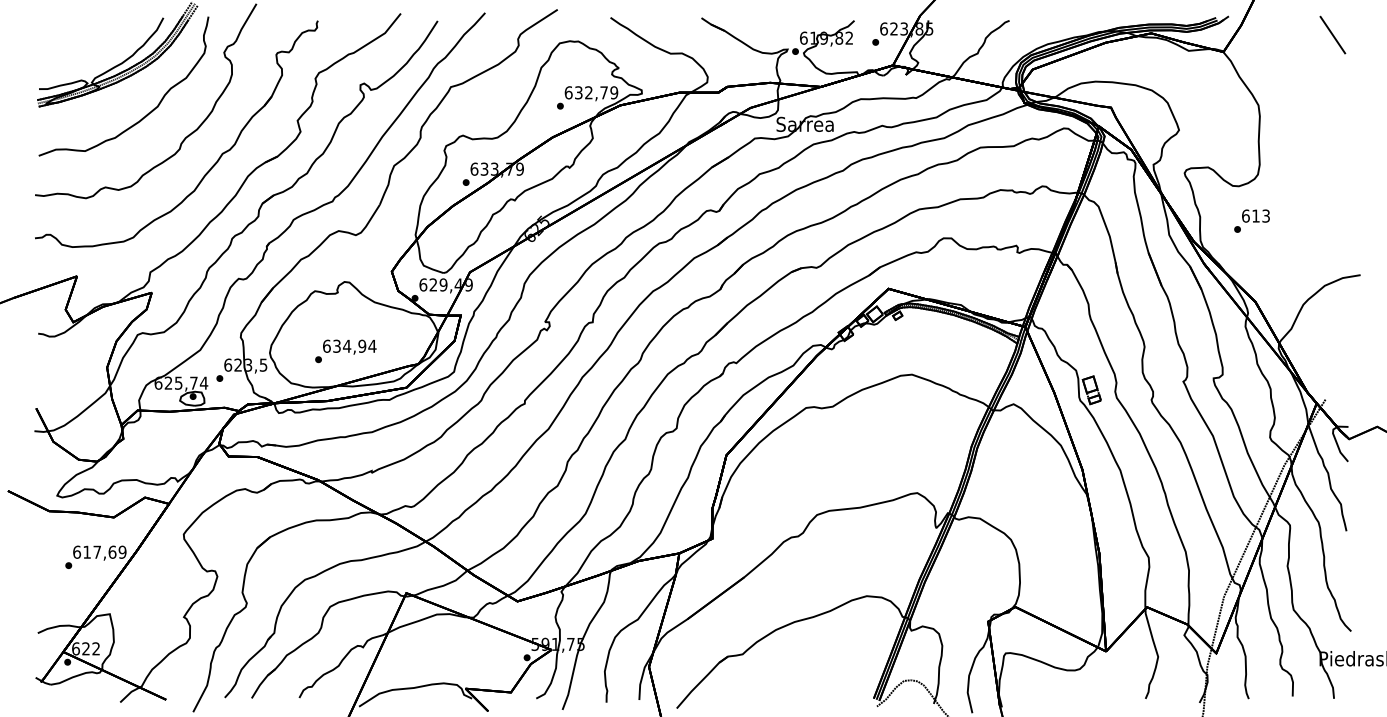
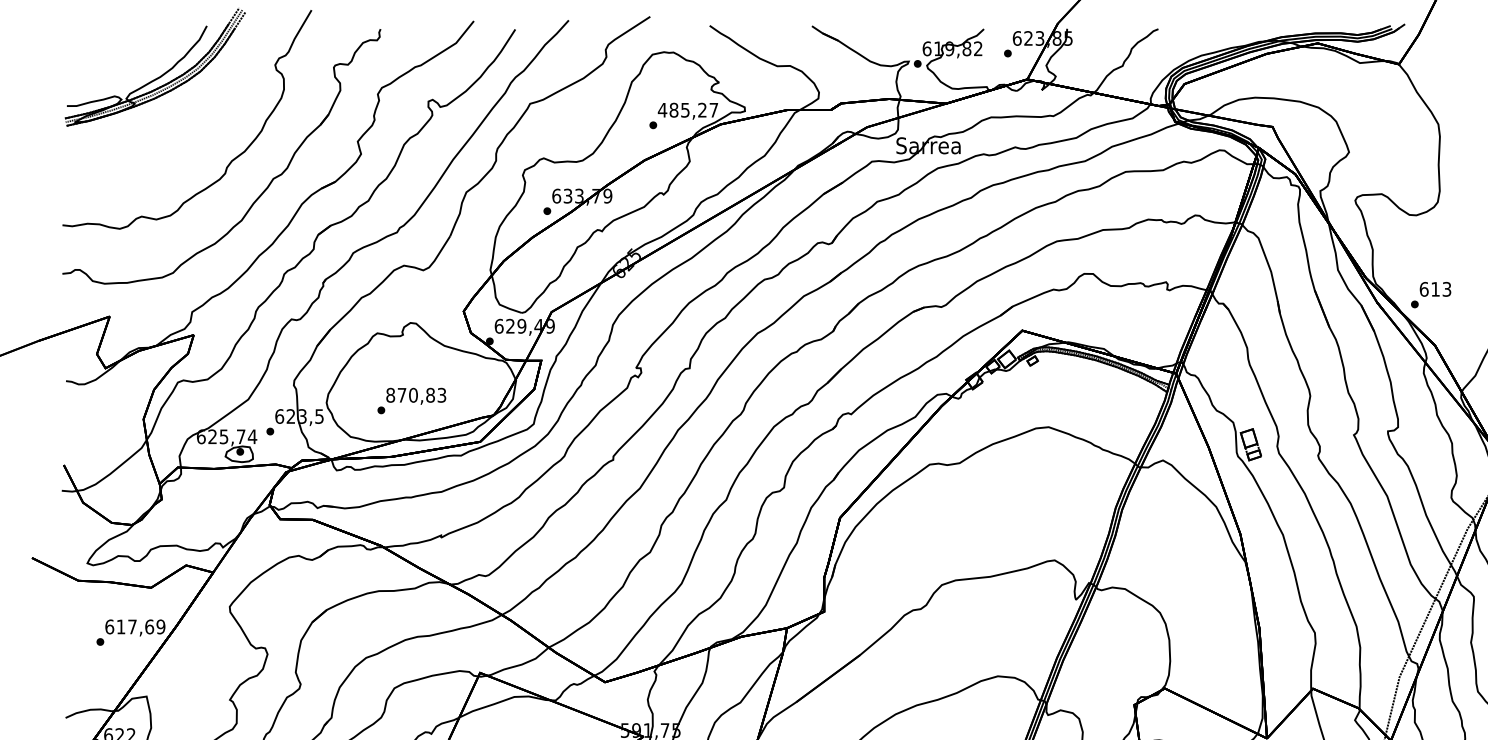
text: (591, 92) -> (688, 109), 632,79 -> 485,27
curve: (148, 112) -> (190, 132), removed
text: (1251, 220) -> (1430, 294), moved
text: (349, 345) -> (416, 394), 634,94 -> 870,83

